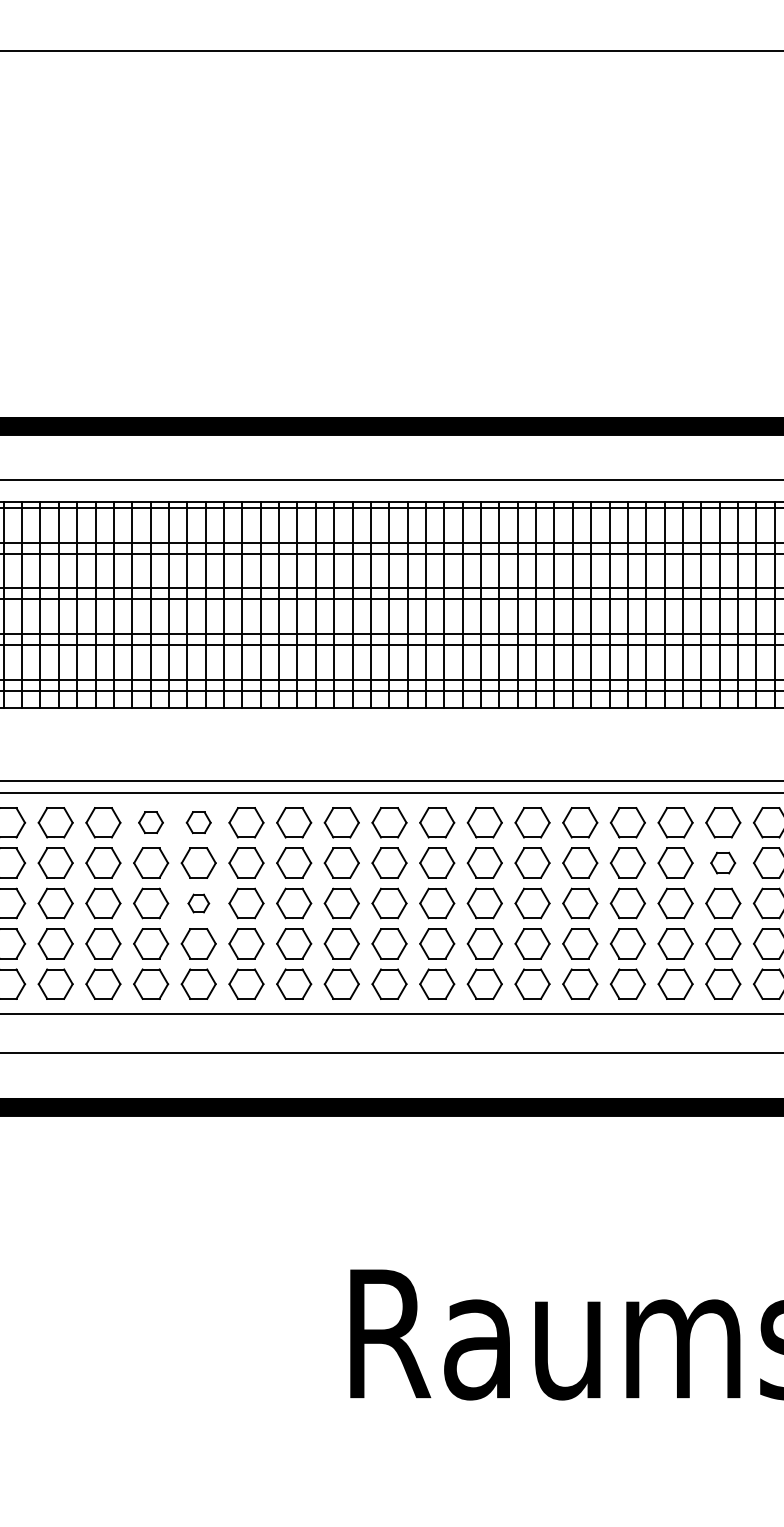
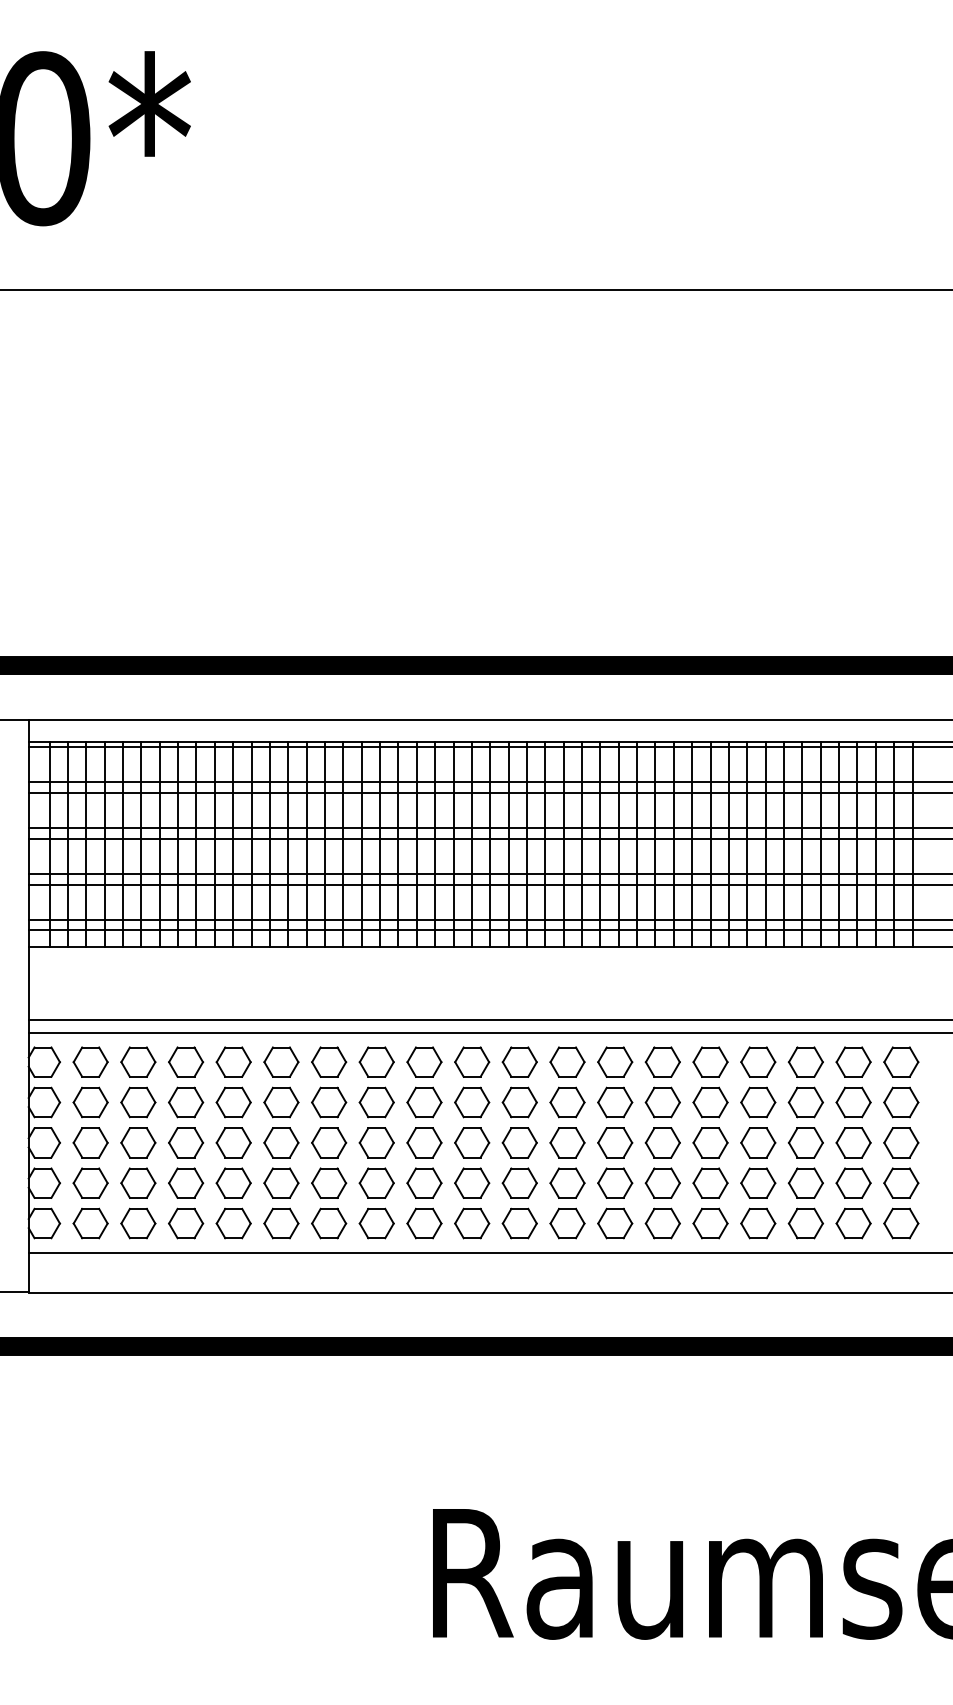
part: (150, 822) -> (233, 1061), size x1.43
part: (198, 822) -> (281, 1061), size x1.43
part: (722, 863) -> (805, 1102), size x1.43
part: (198, 903) -> (281, 1142), size x1.67

